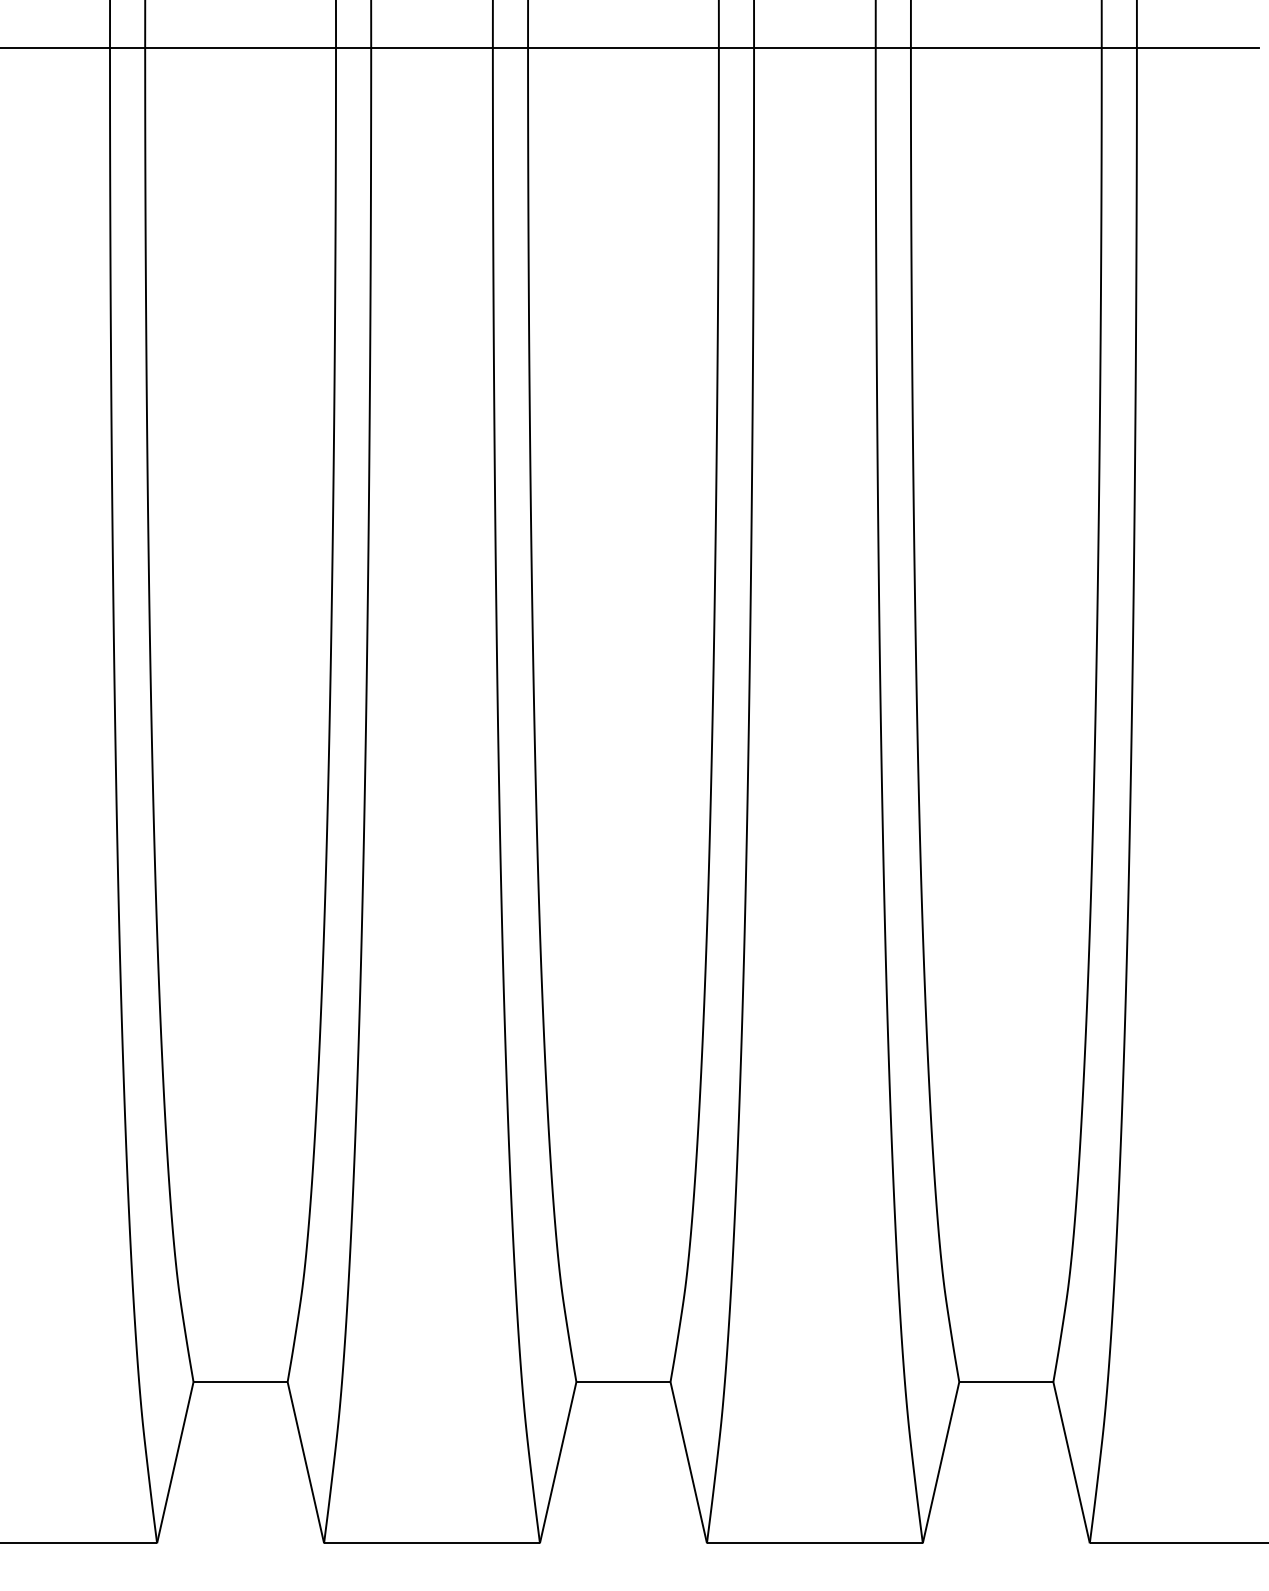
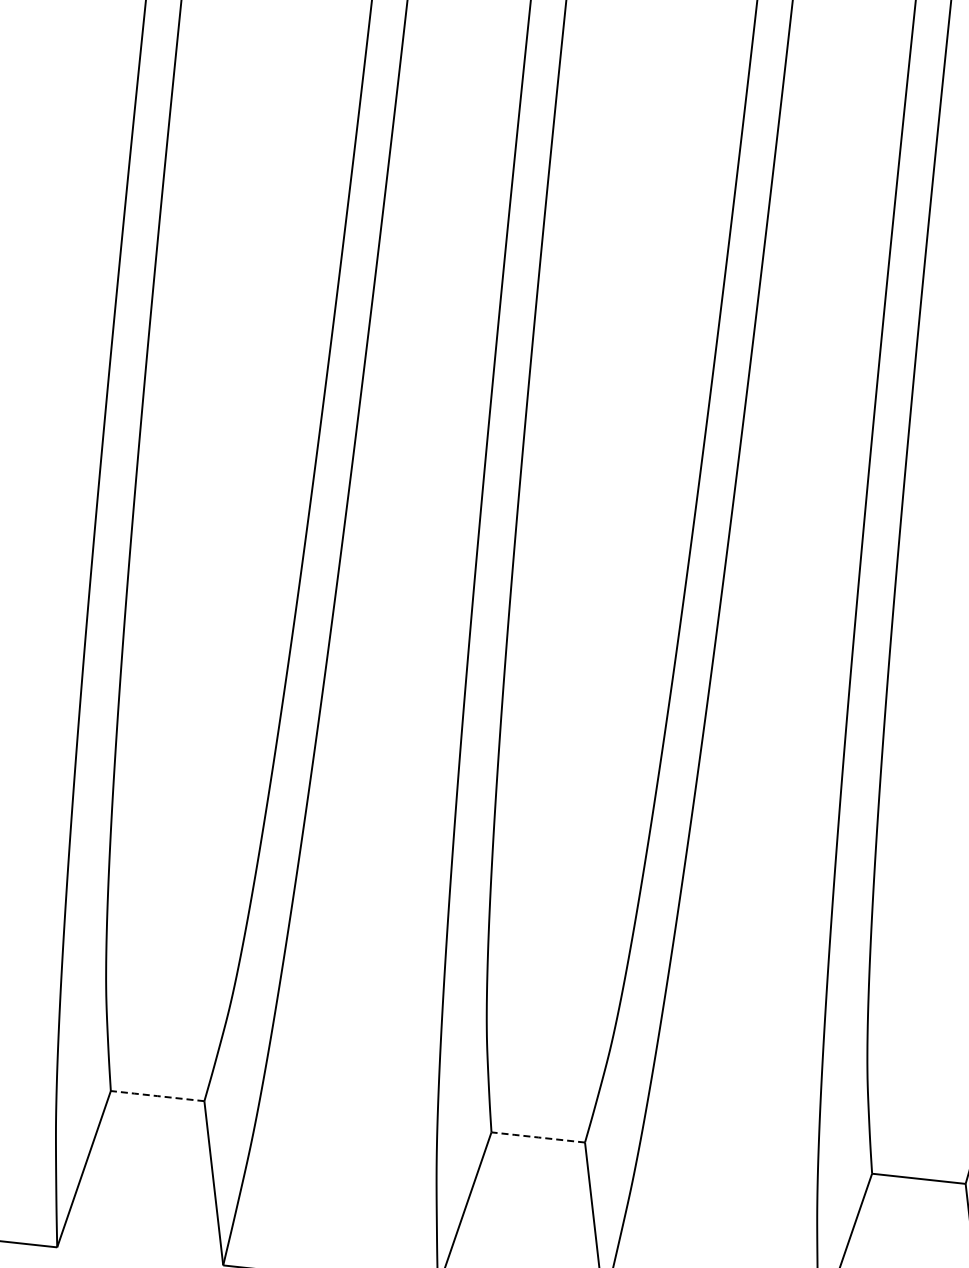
line: (240, 1382) -> (157, 1096), solid -> dashed
line: (623, 1382) -> (538, 1137), solid -> dashed

